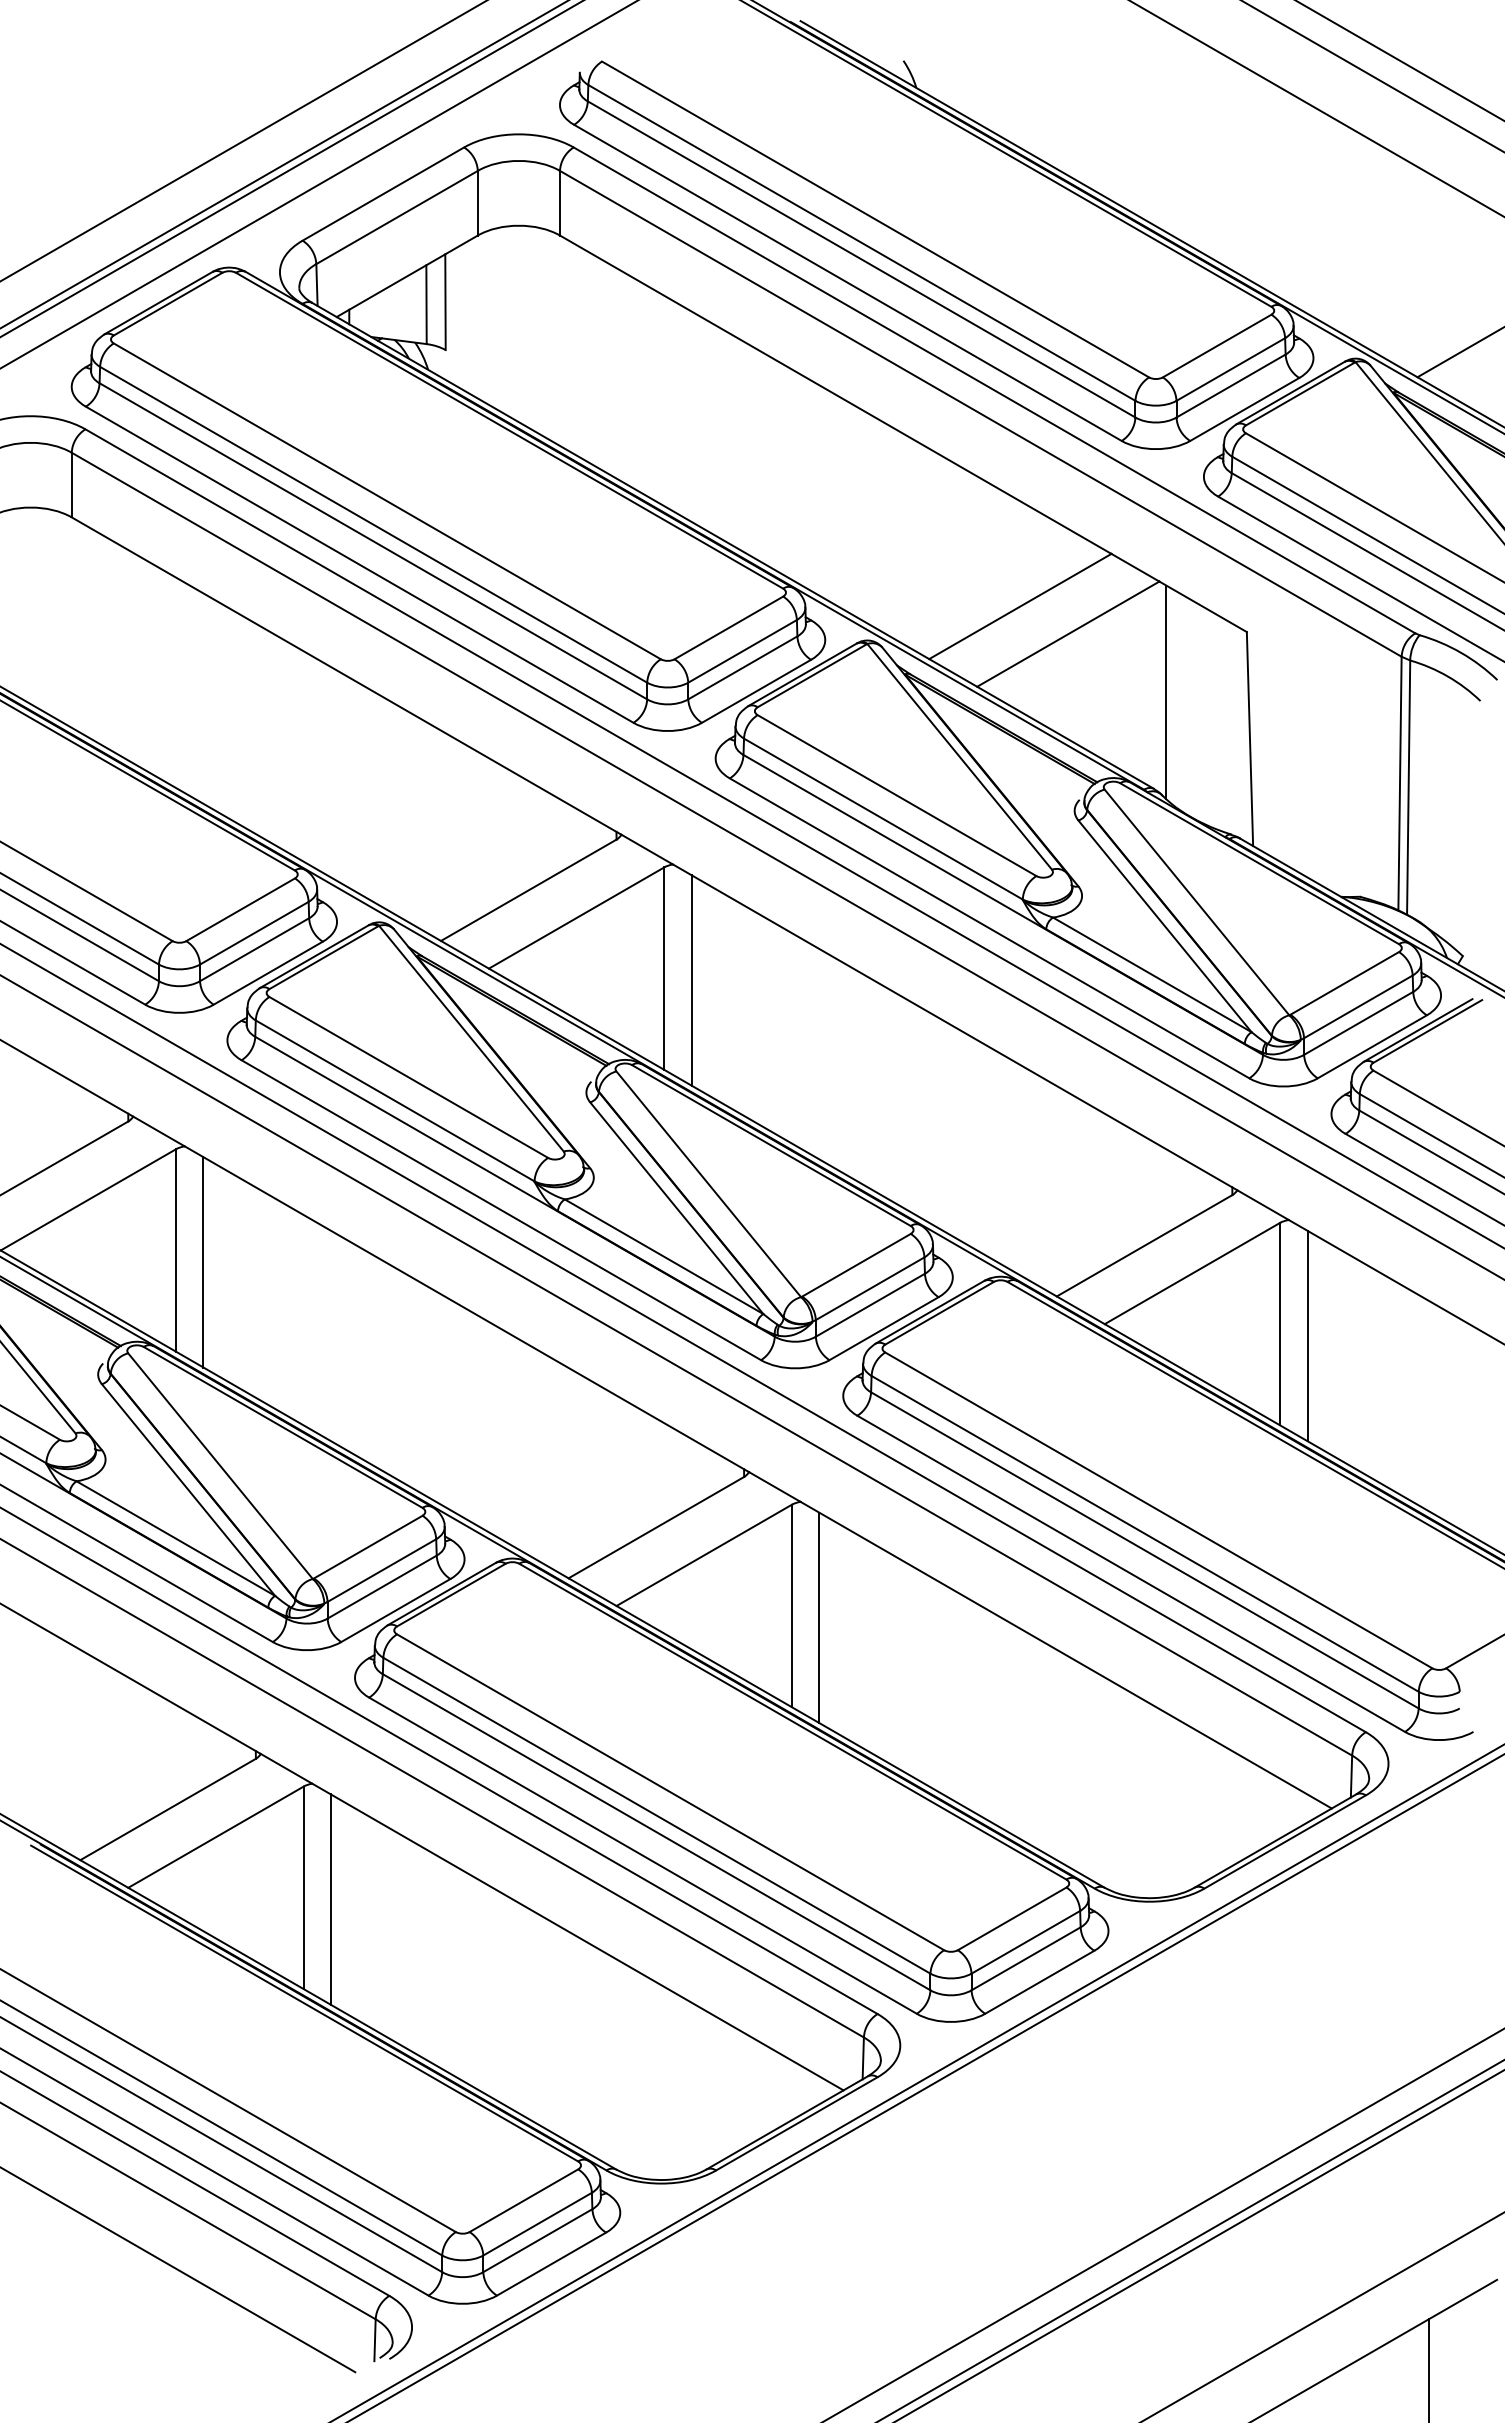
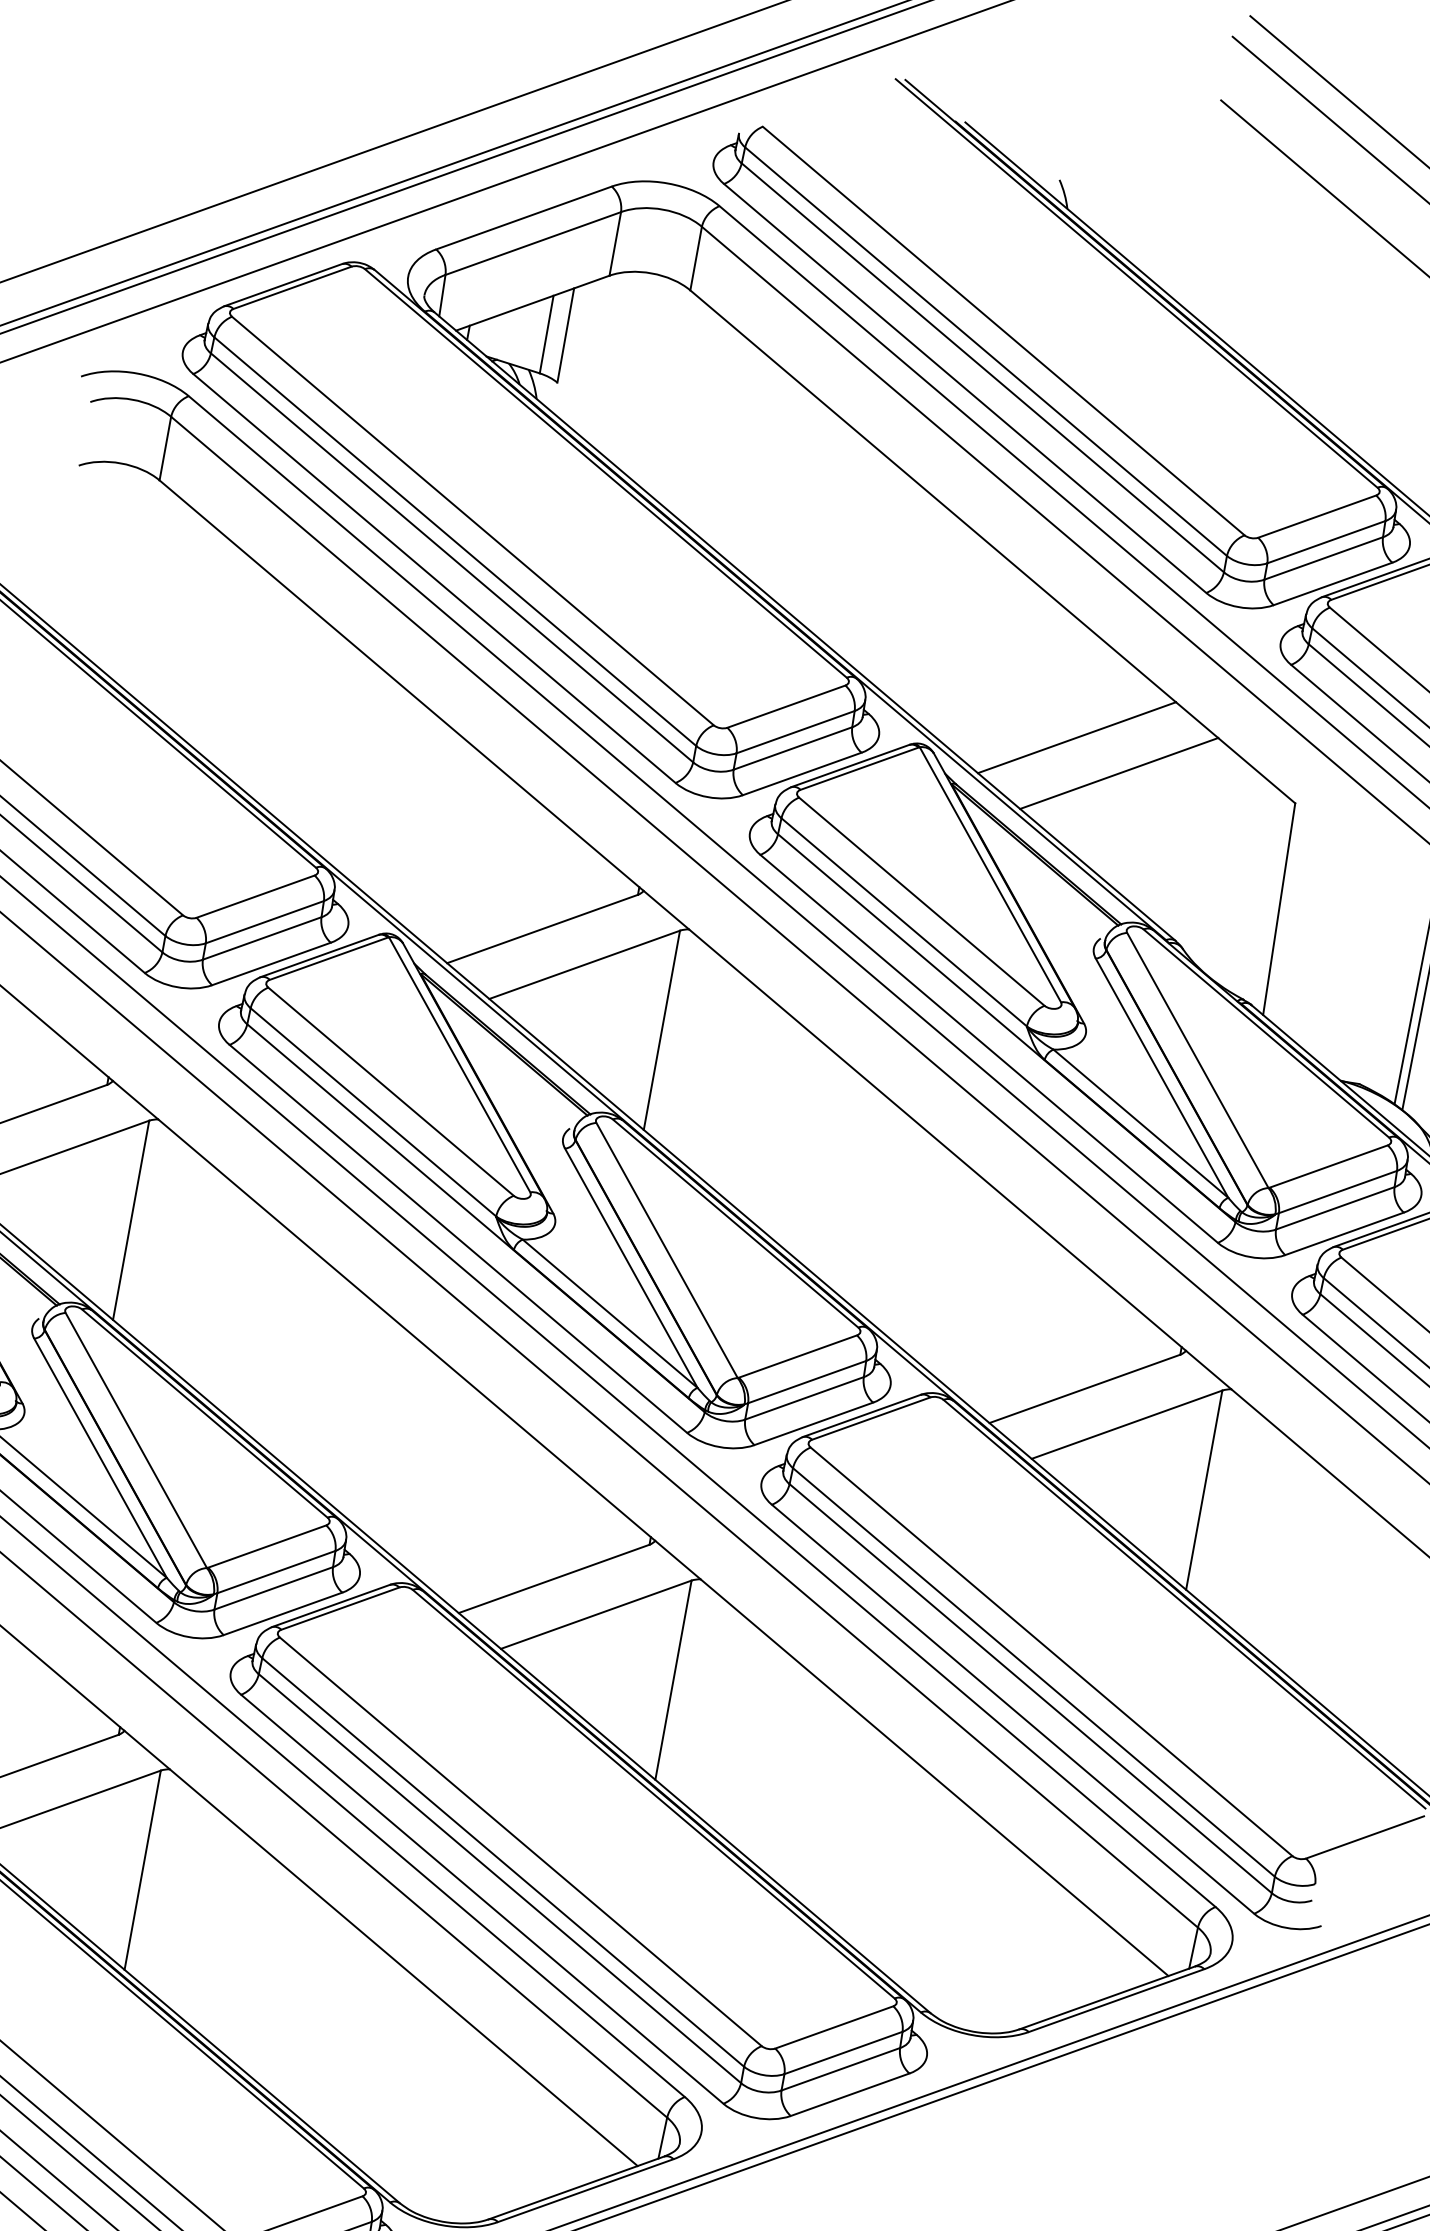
line: (1166, 692) -> (1205, 848), removed
line: (691, 980) -> (686, 1046), removed
line: (203, 1262) -> (155, 1237), removed
line: (1307, 1335) -> (1229, 1506), removed
line: (819, 1617) -> (698, 1696), removed
line: (331, 1899) -> (168, 1886), removed

